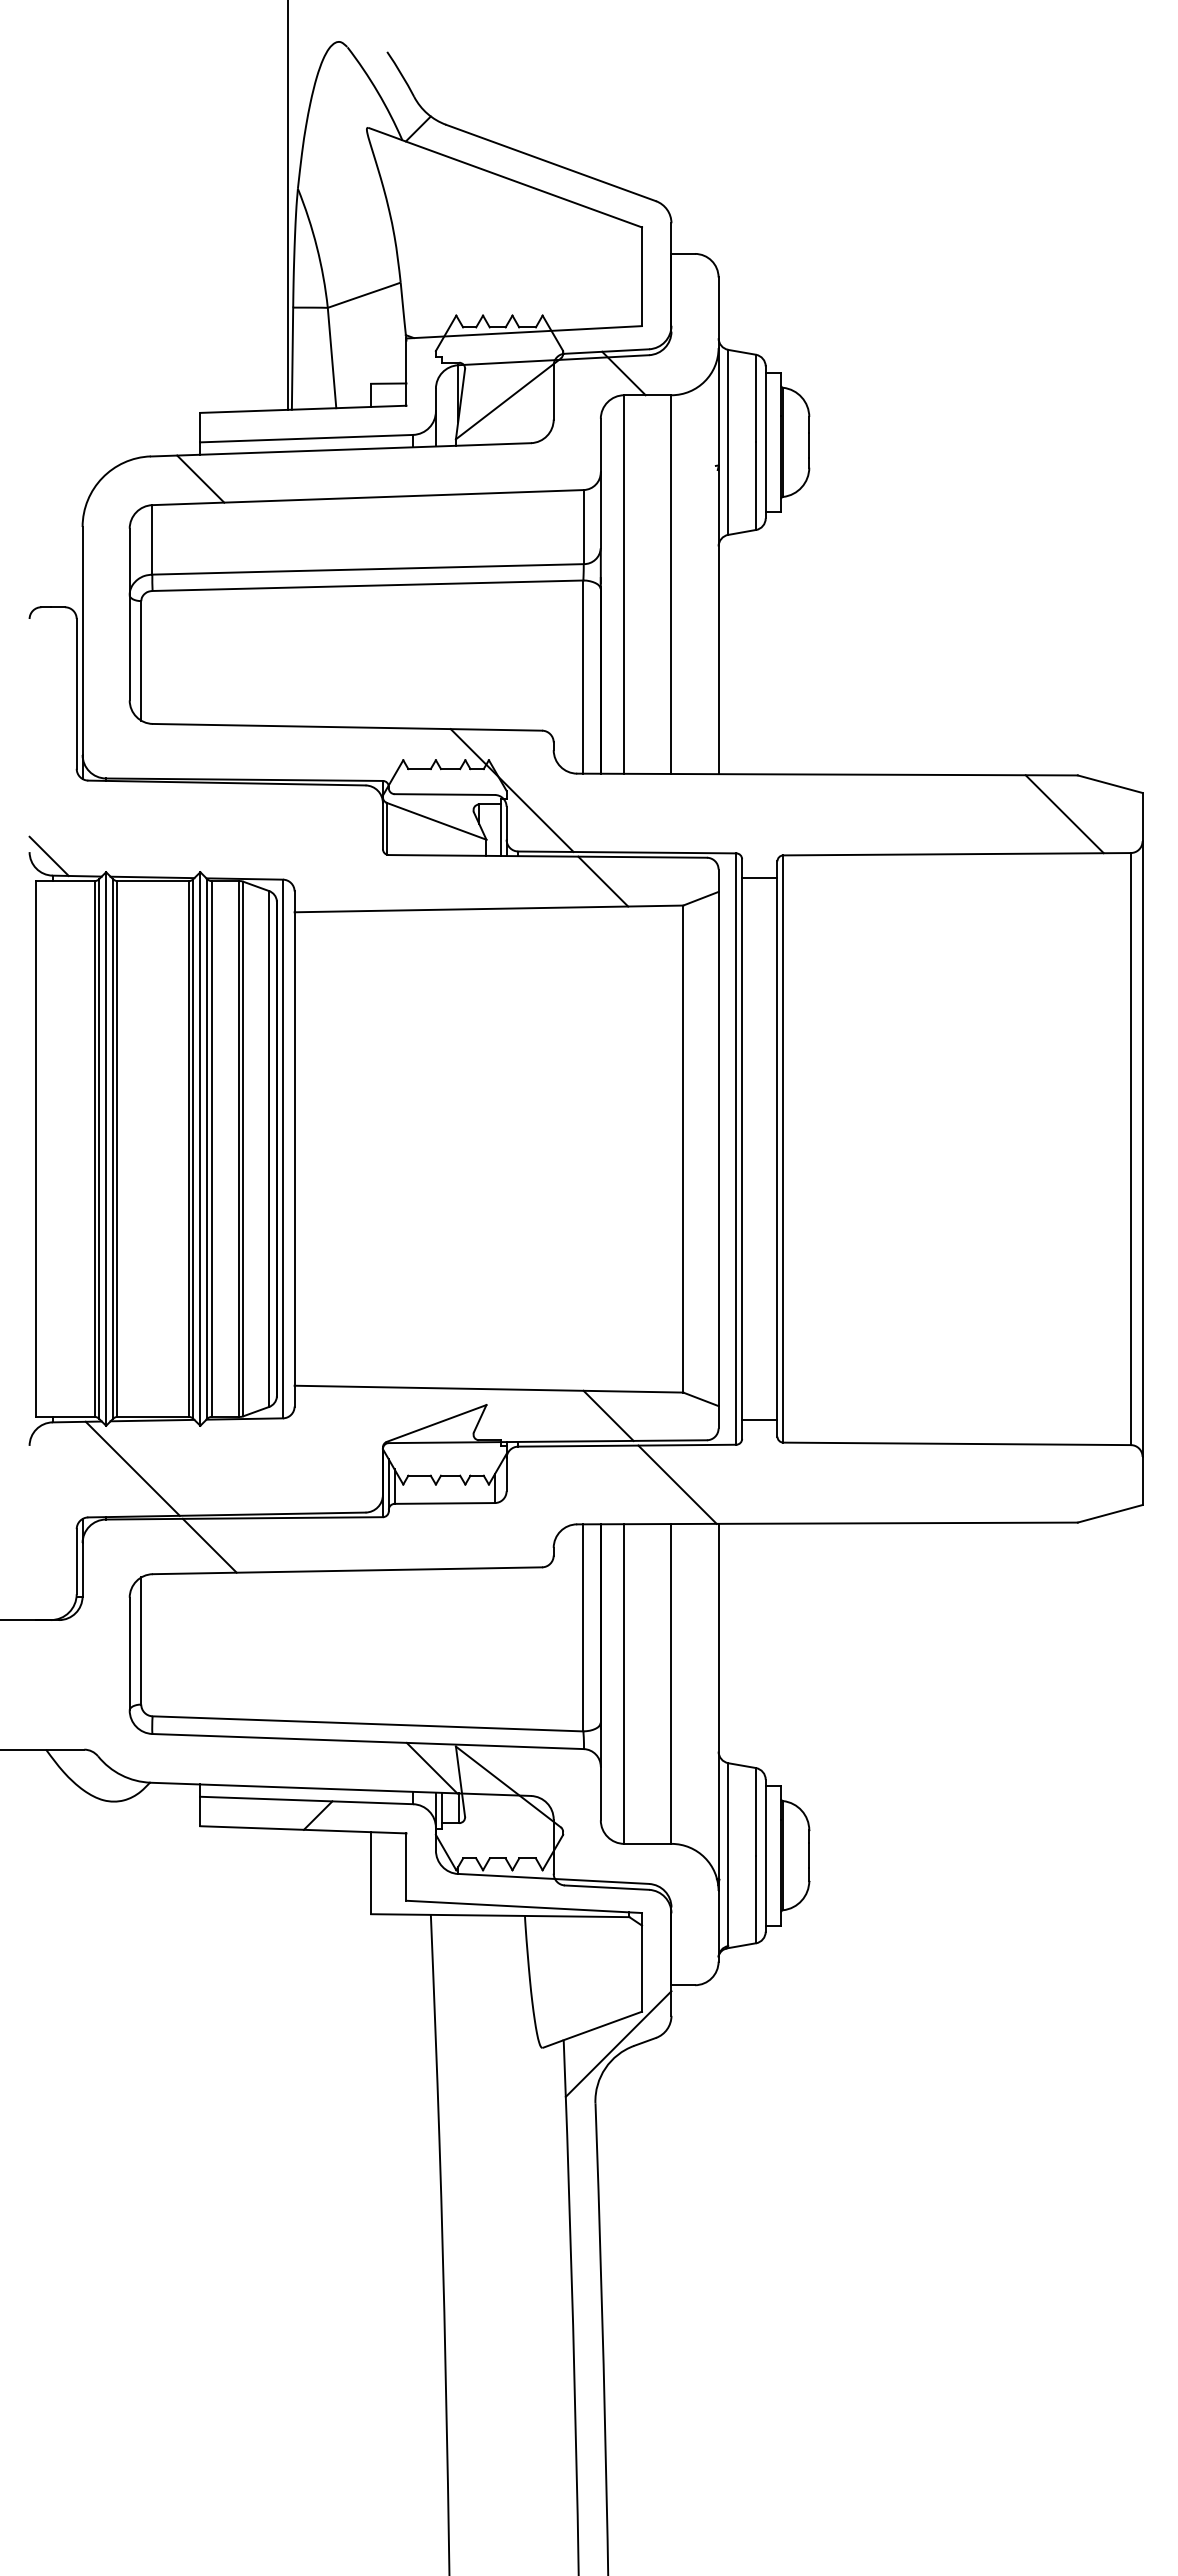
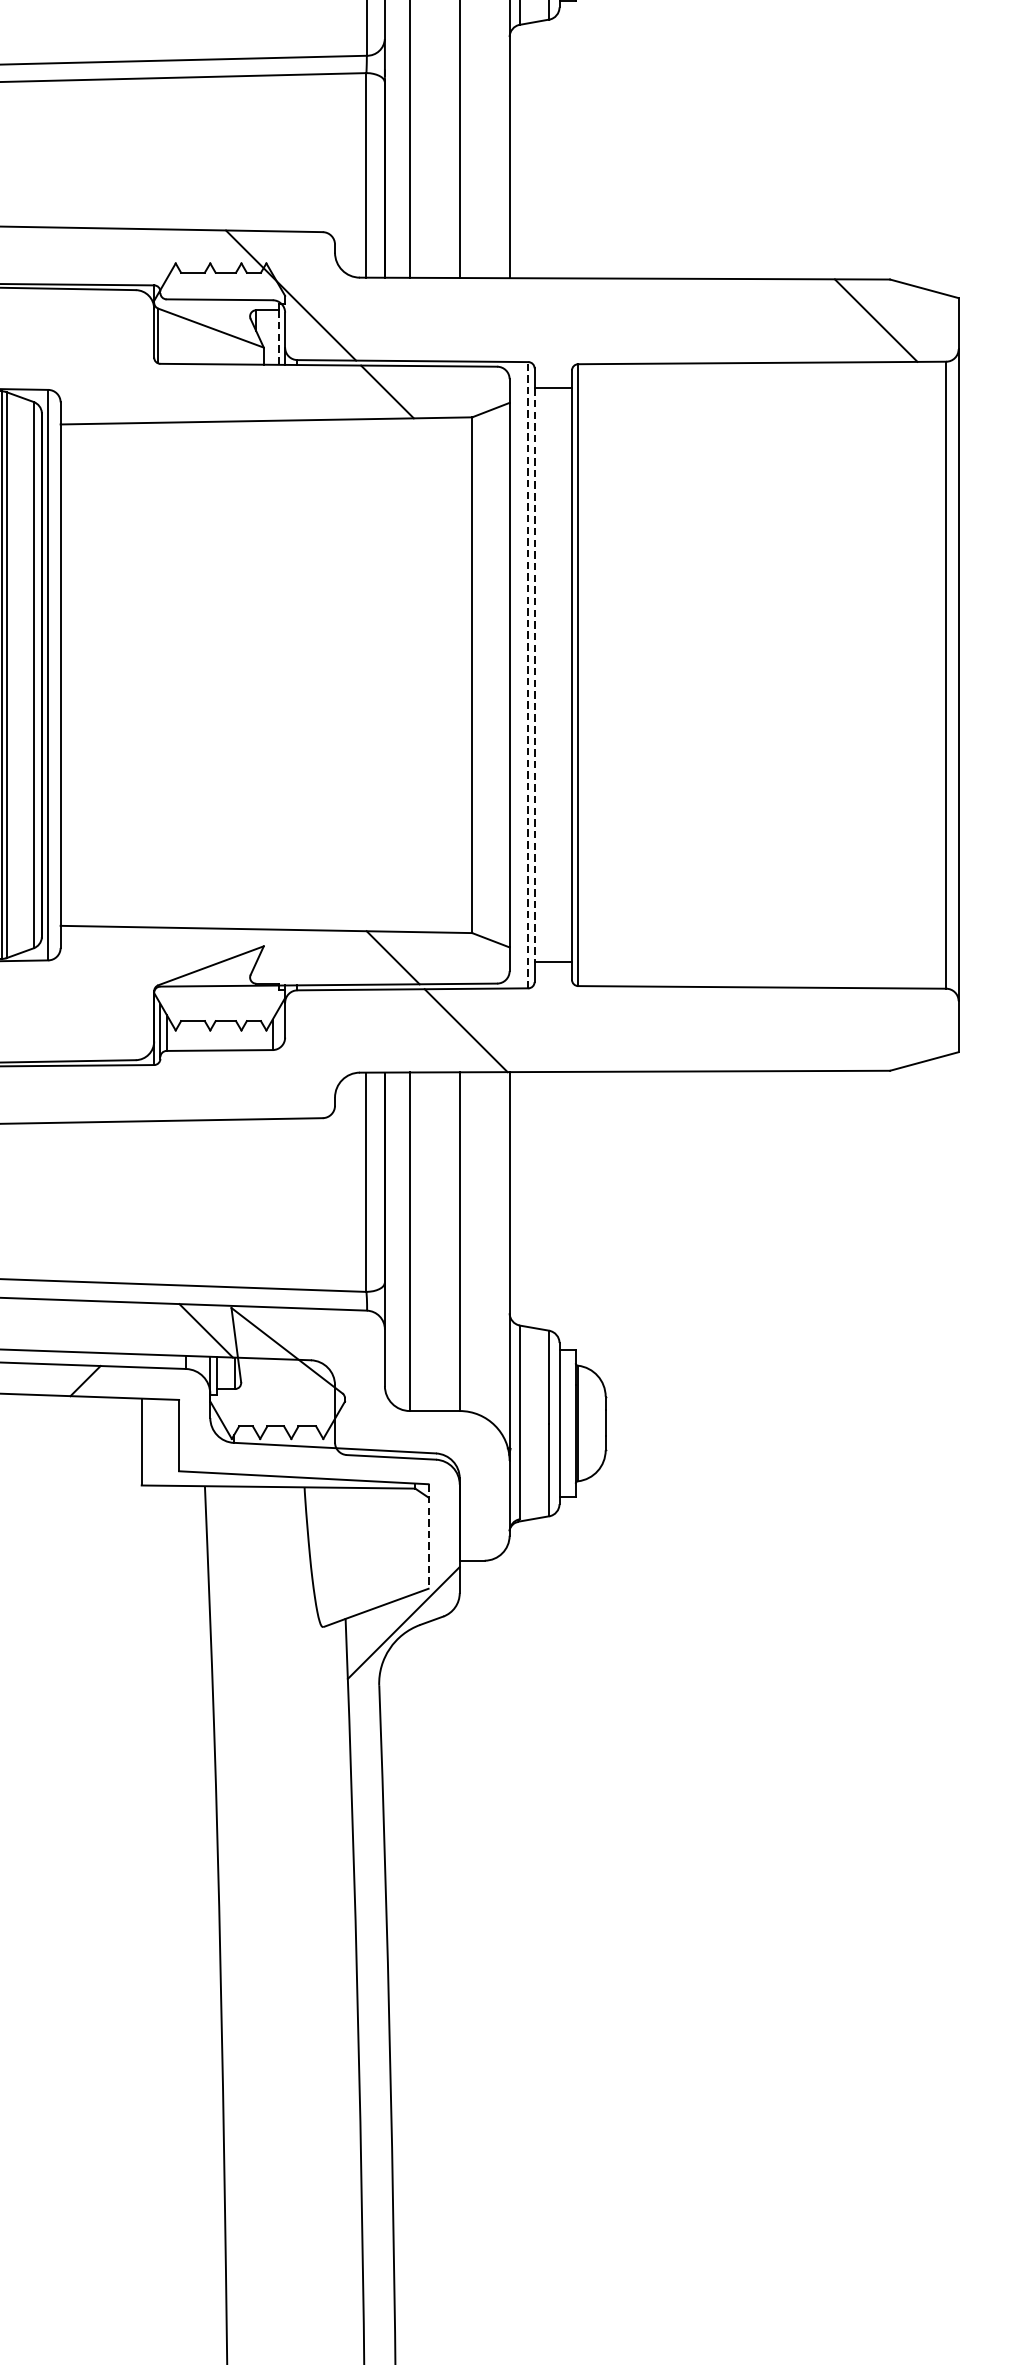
line: (500, 830) -> (278, 337), solid -> dashed
line: (736, 1149) -> (528, 675), solid -> dashed
line: (742, 1149) -> (534, 675), solid -> dashed
line: (642, 1962) -> (429, 1536), solid -> dashed

